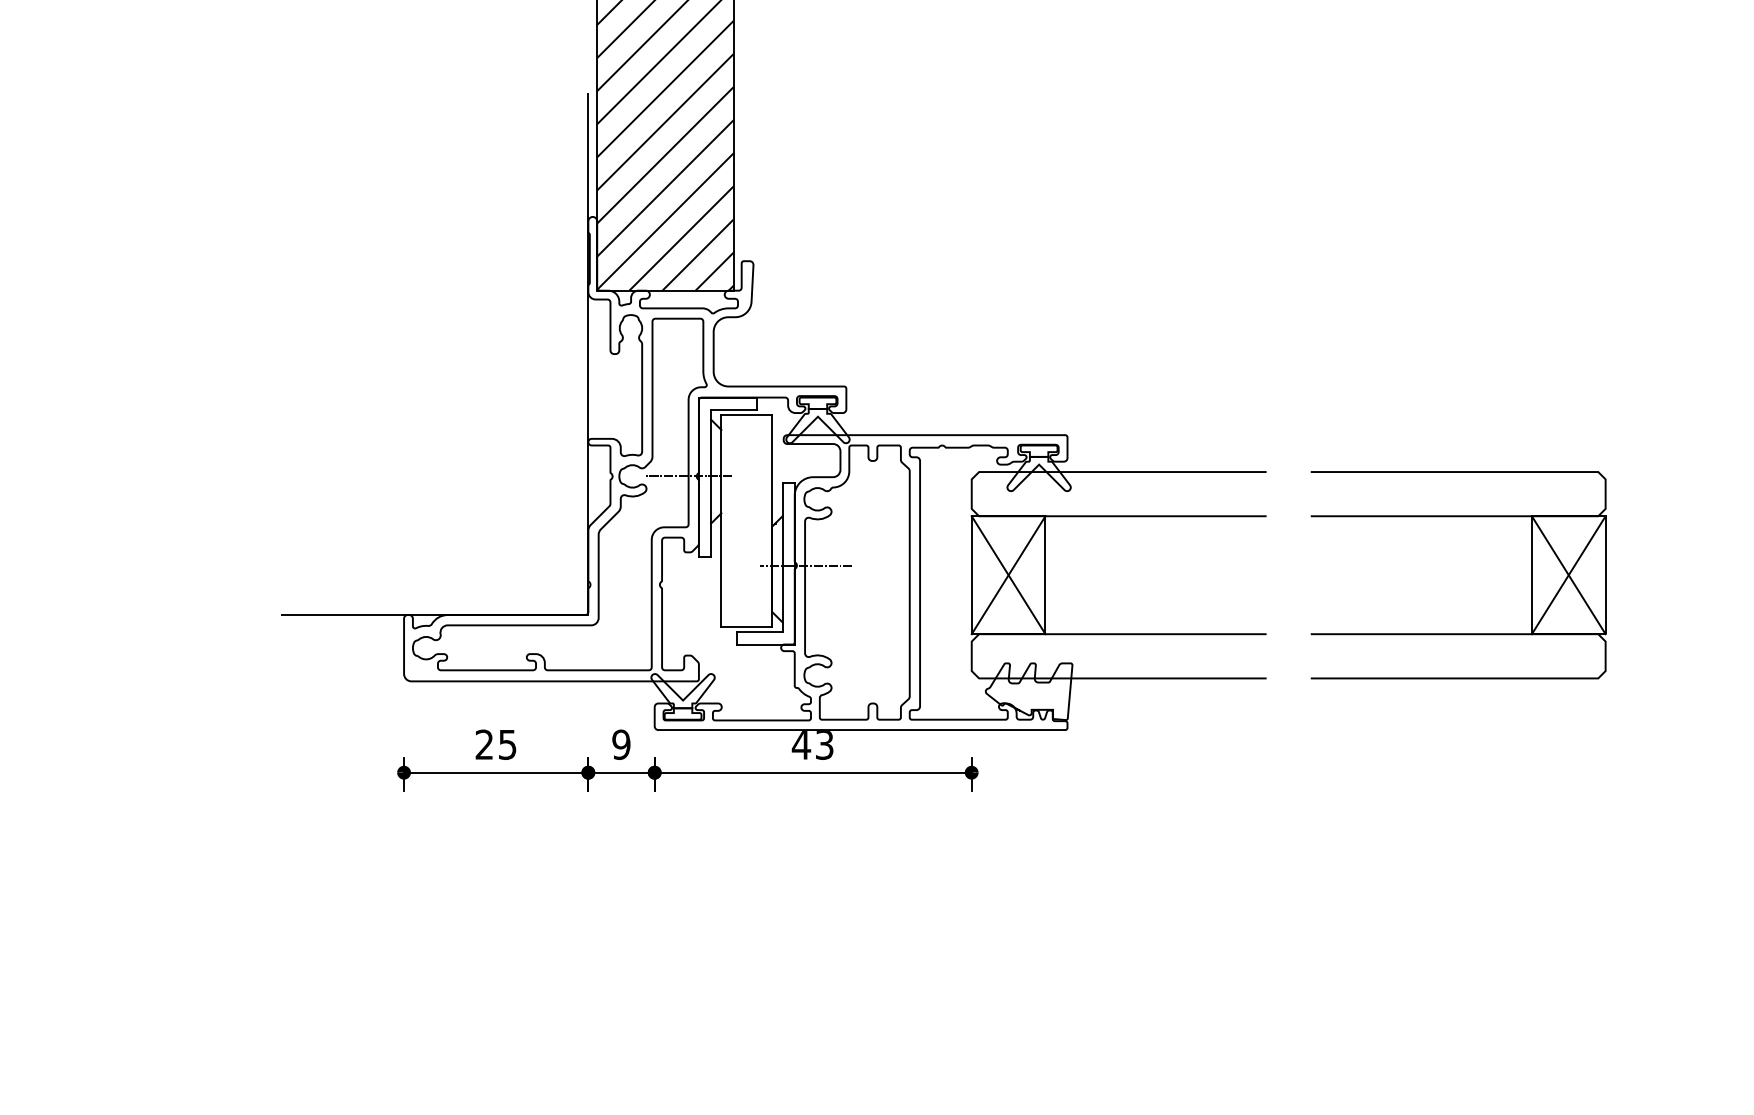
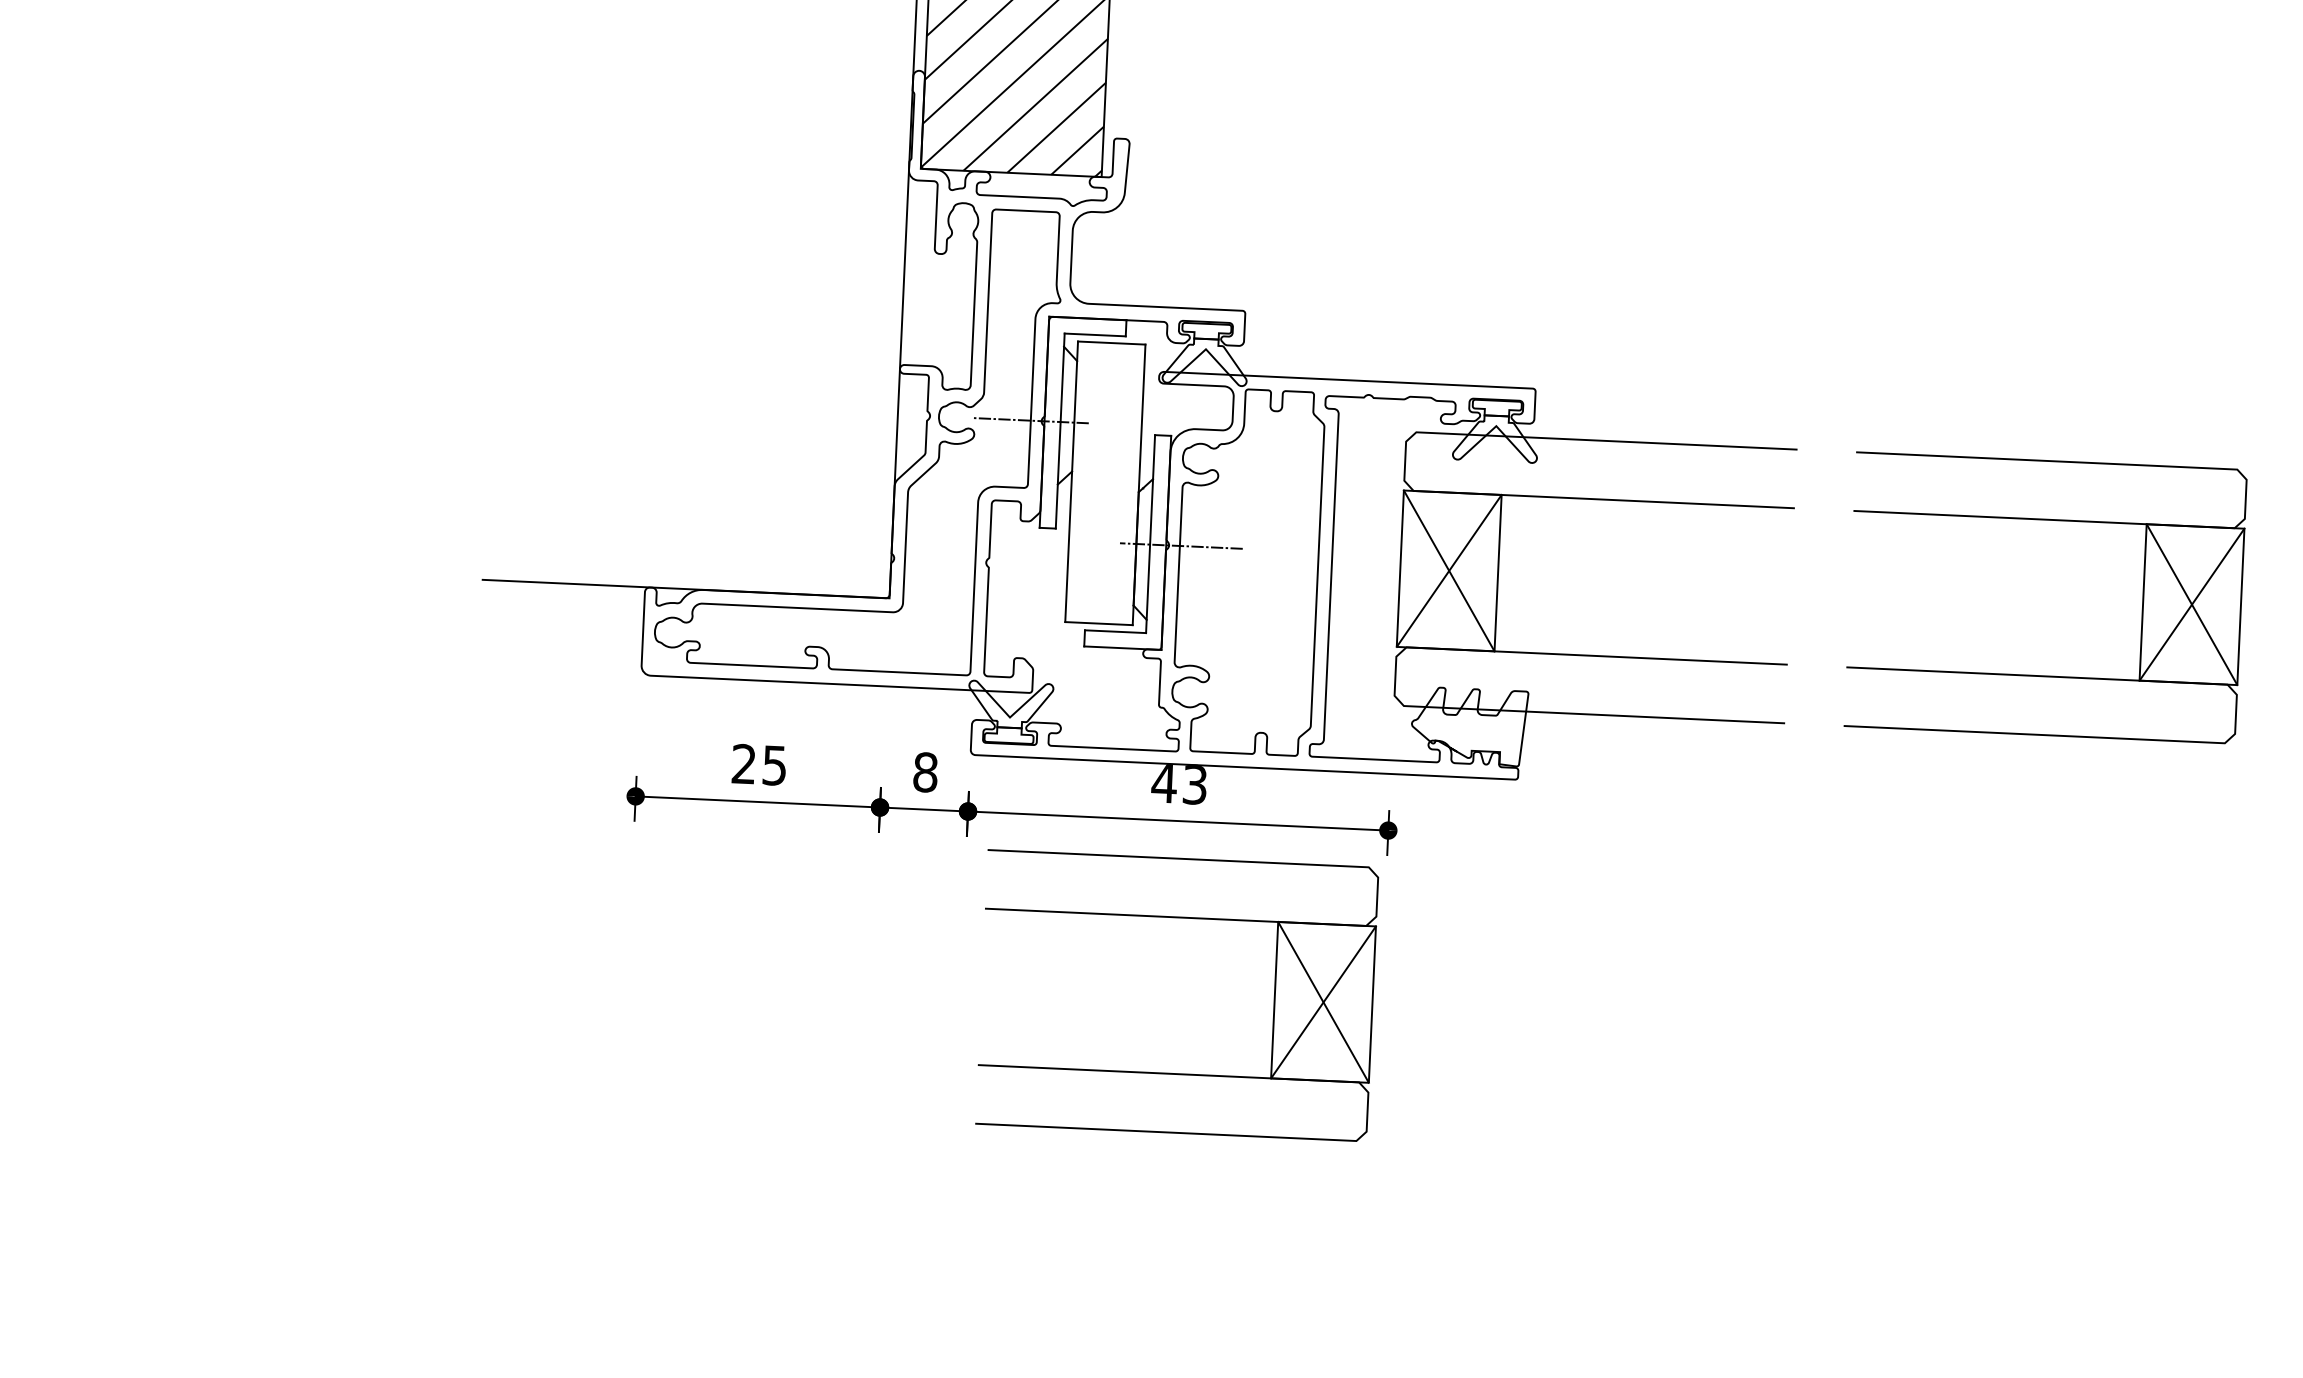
text: (621, 744) -> (925, 772), 9 -> 8
part: (818, 846) -> (1180, 919), added

